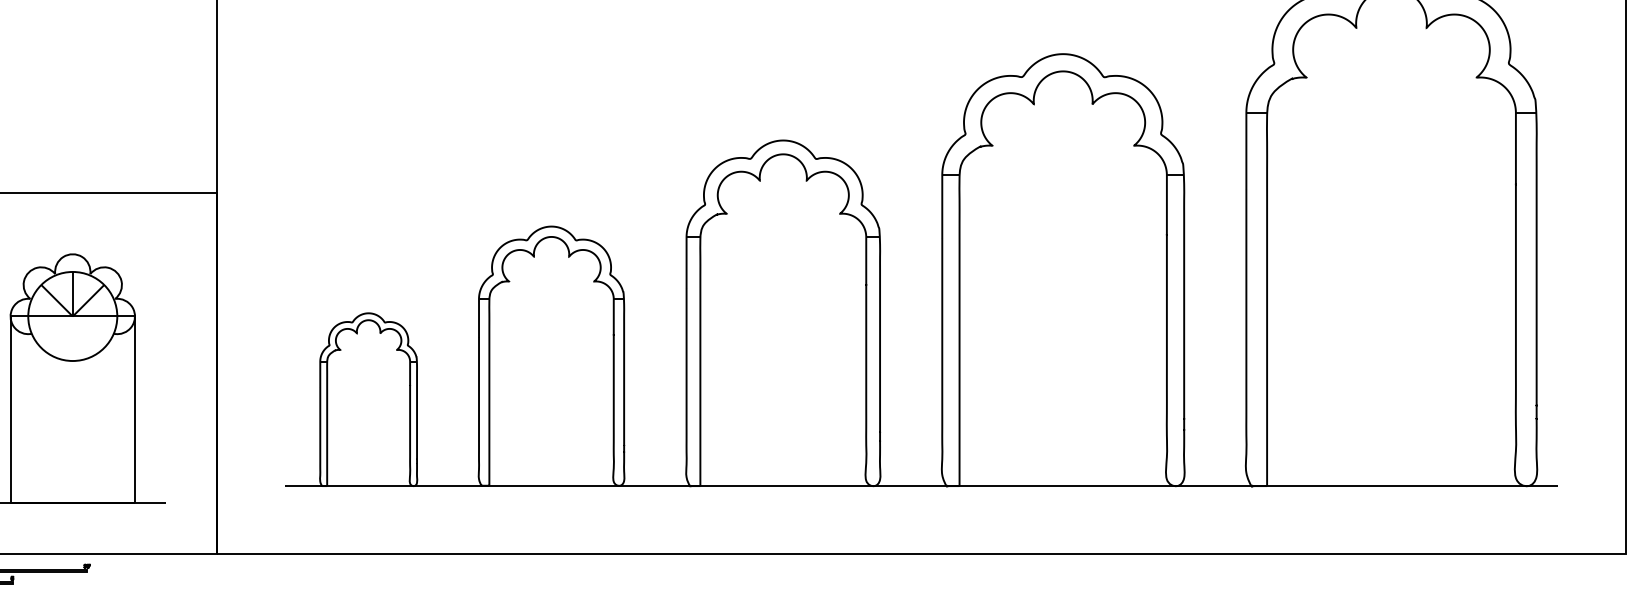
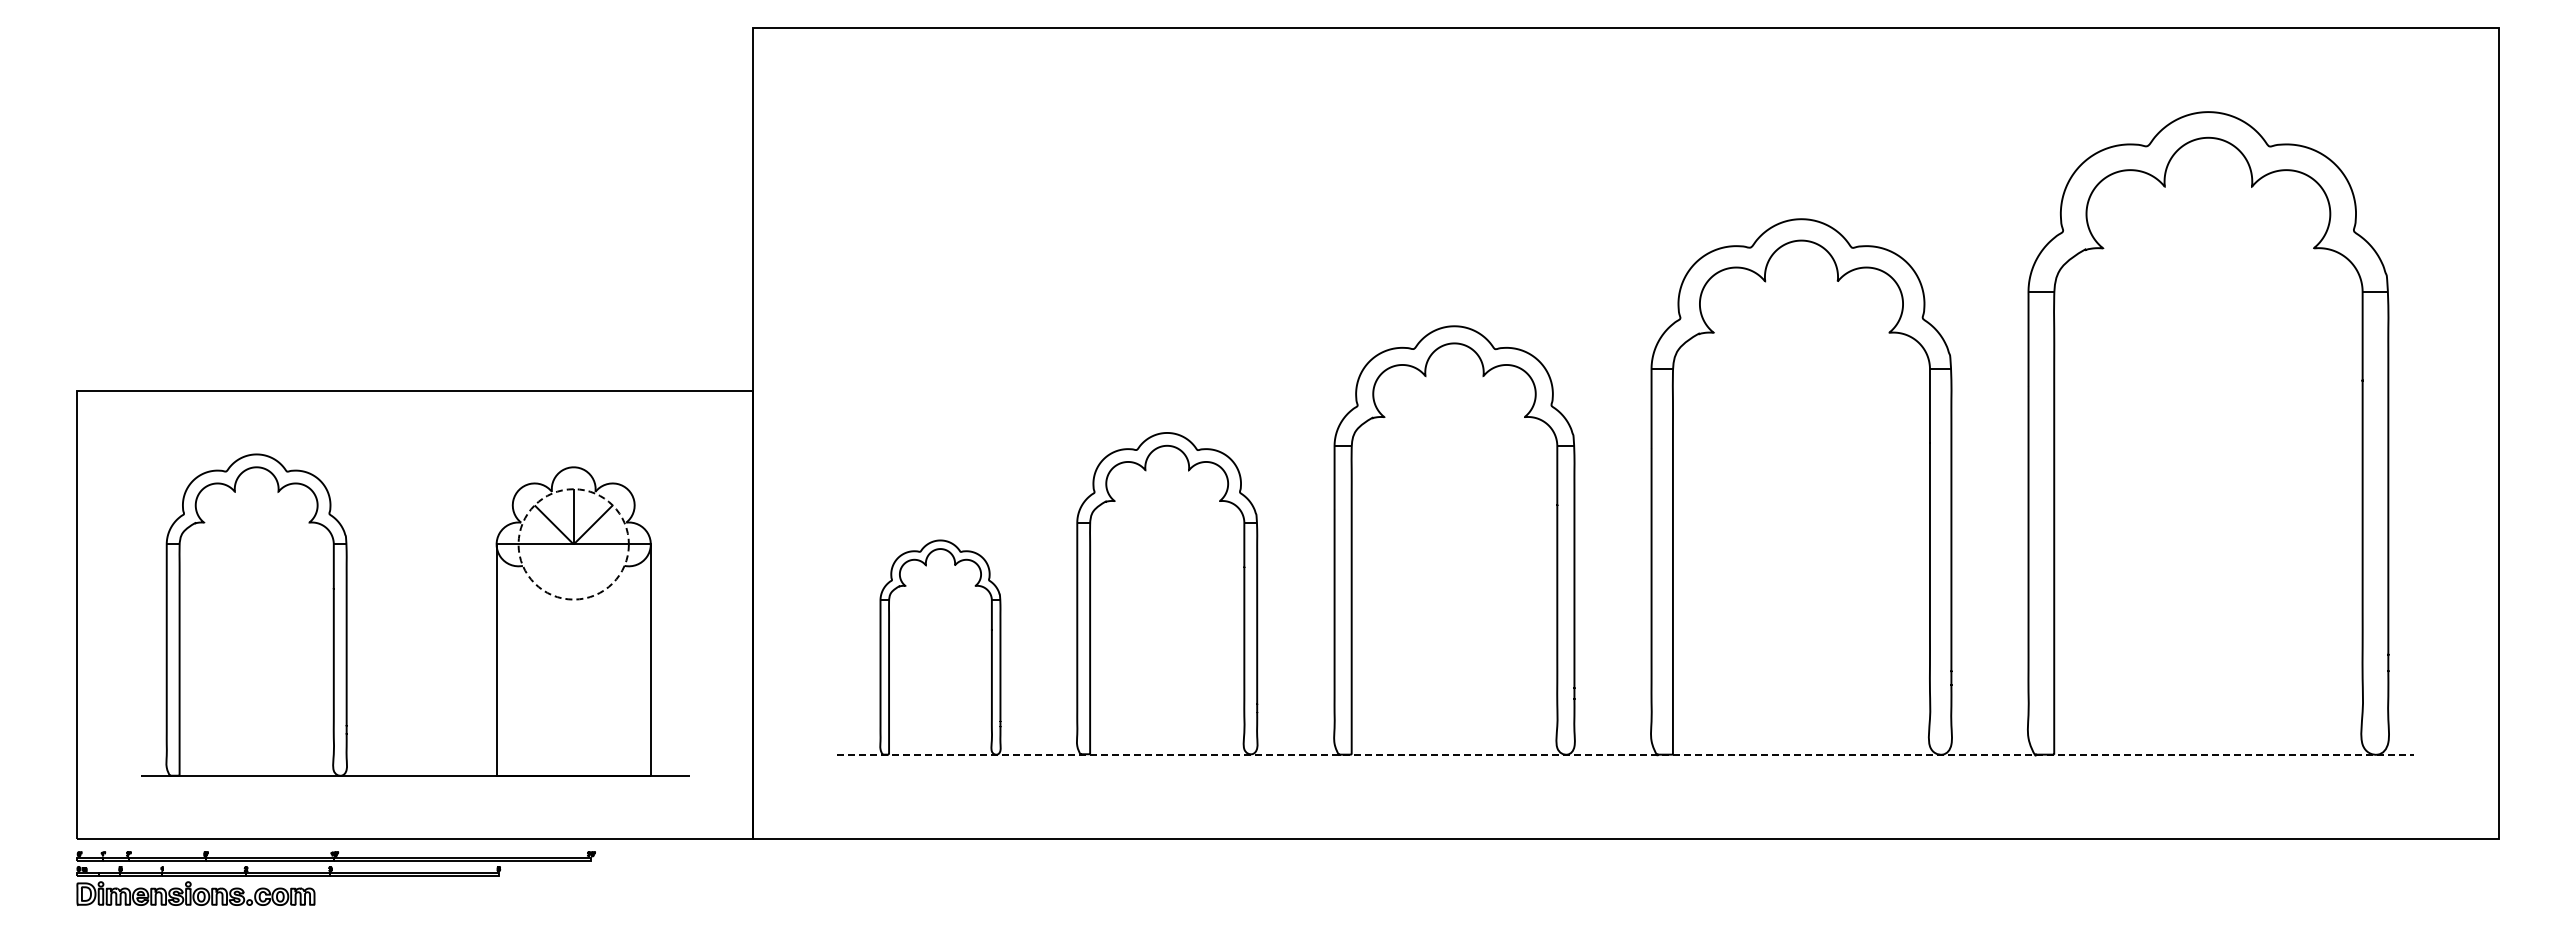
circle: (72, 316) -> (573, 544), solid -> dashed
line: (921, 485) -> (1625, 754), solid -> dashed

